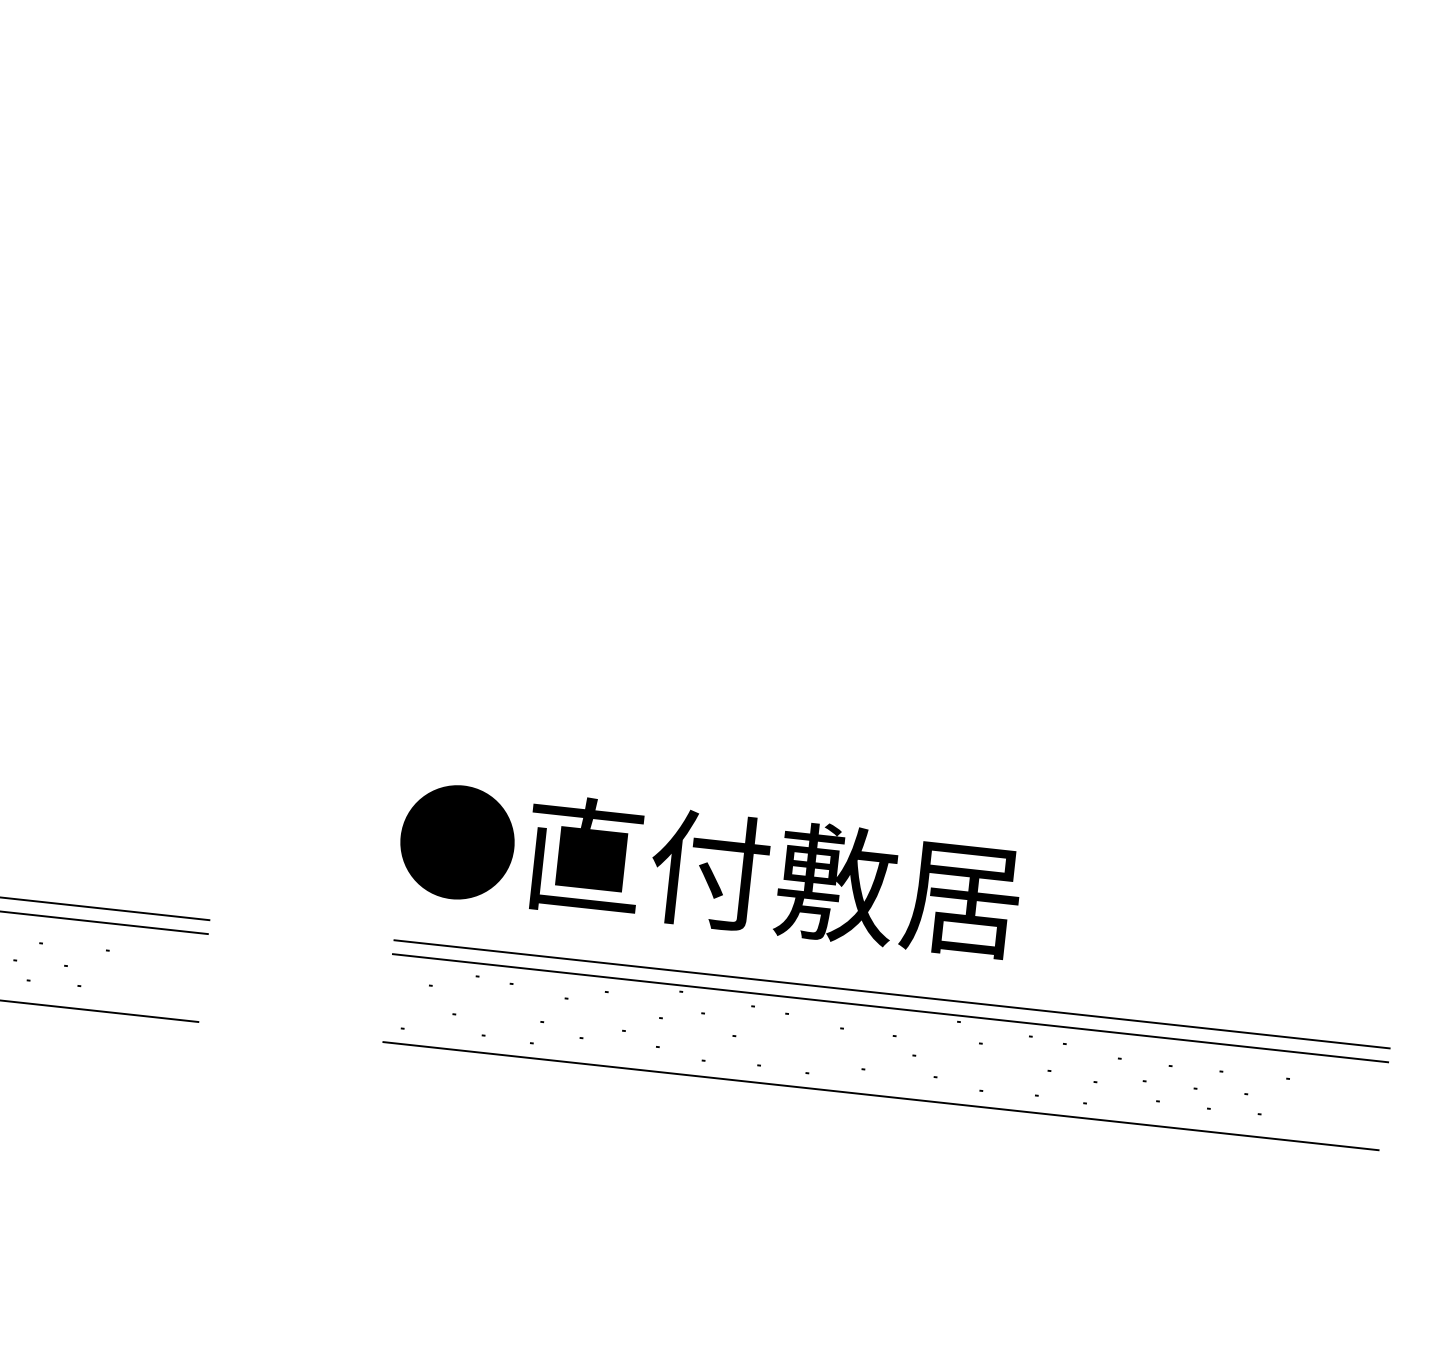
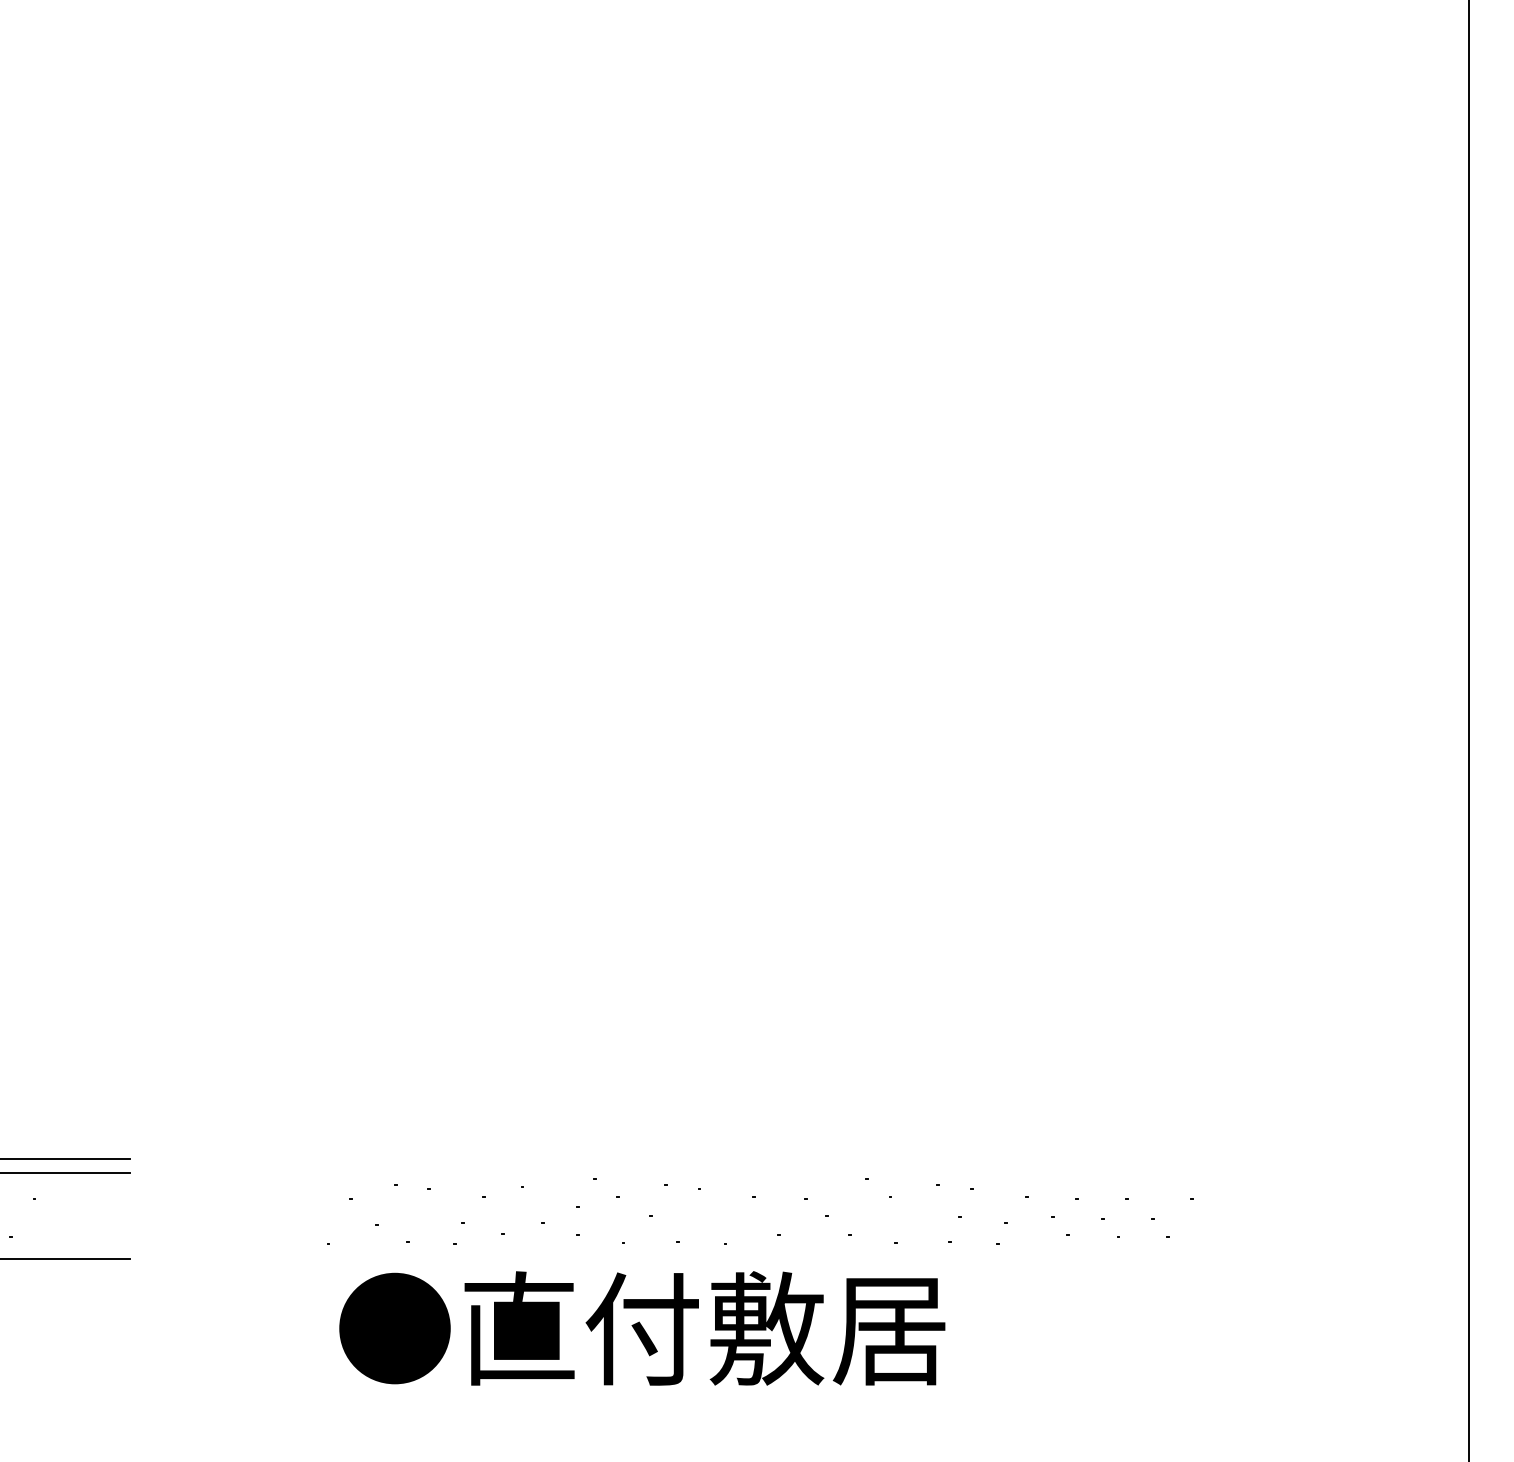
text: (709, 869) -> (642, 1328), moved
line: (892, 994) -> (799, 1159), removed
line: (890, 1008) -> (799, 1172), removed
line: (881, 1095) -> (799, 1258), removed

